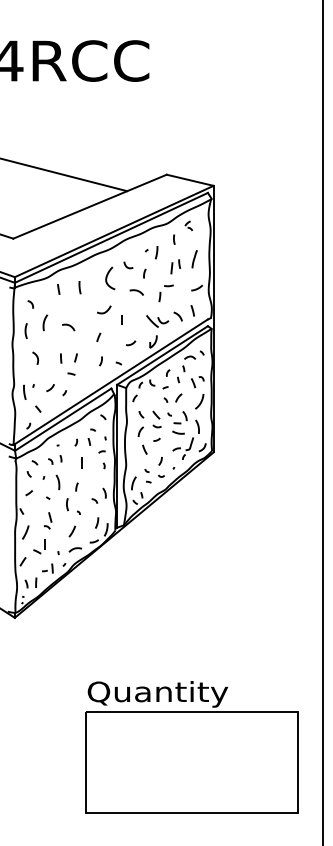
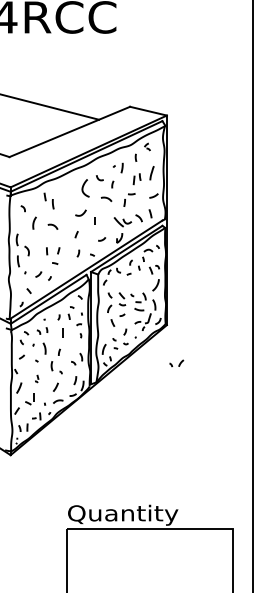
curve: (79, 287) -> (52, 204), moved
curve: (25, 330) -> (16, 239), moved
line: (24, 391) -> (18, 260), moved
part: (172, 397) -> (176, 362), moved
part: (48, 520) -> (37, 378), size x0.6

